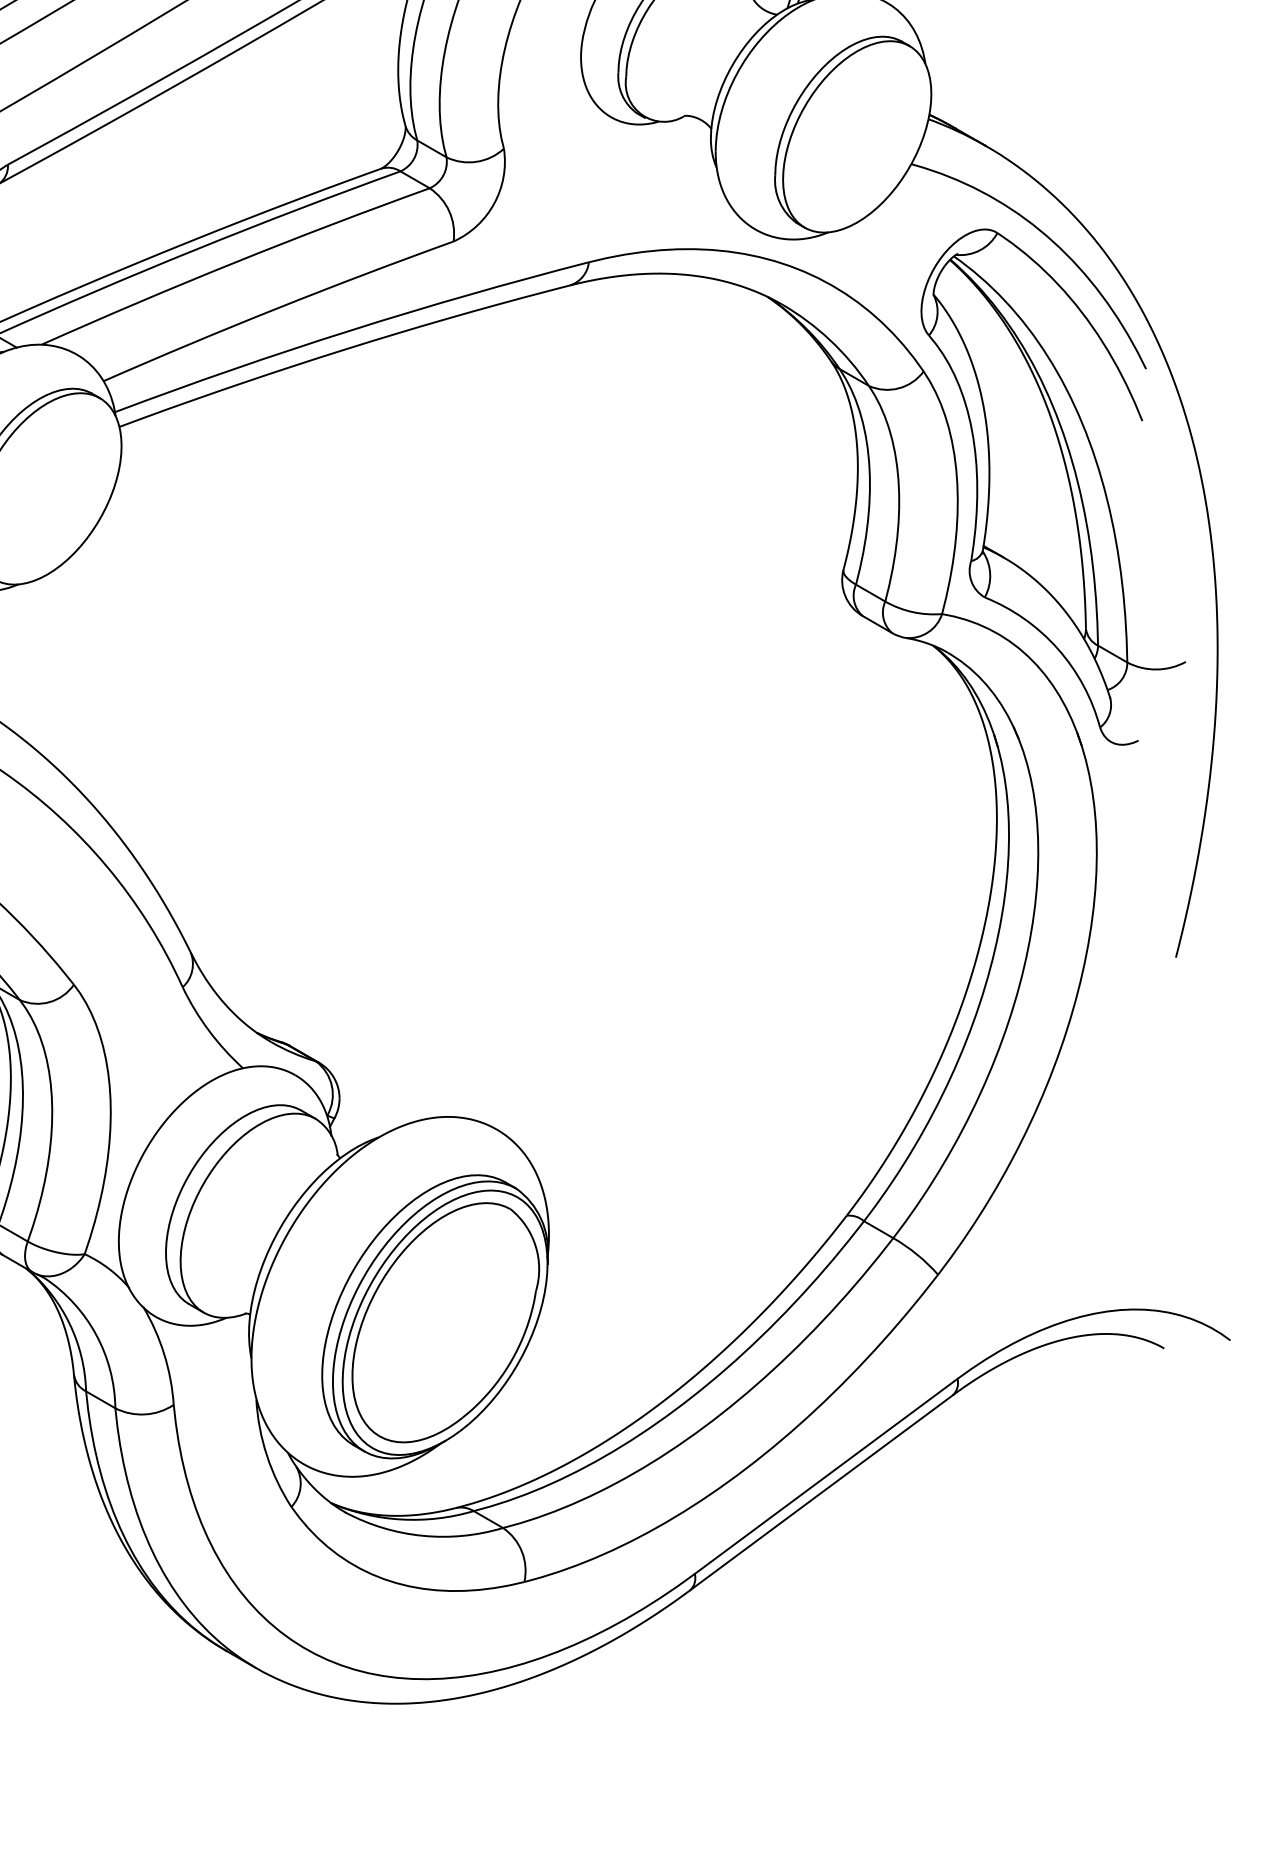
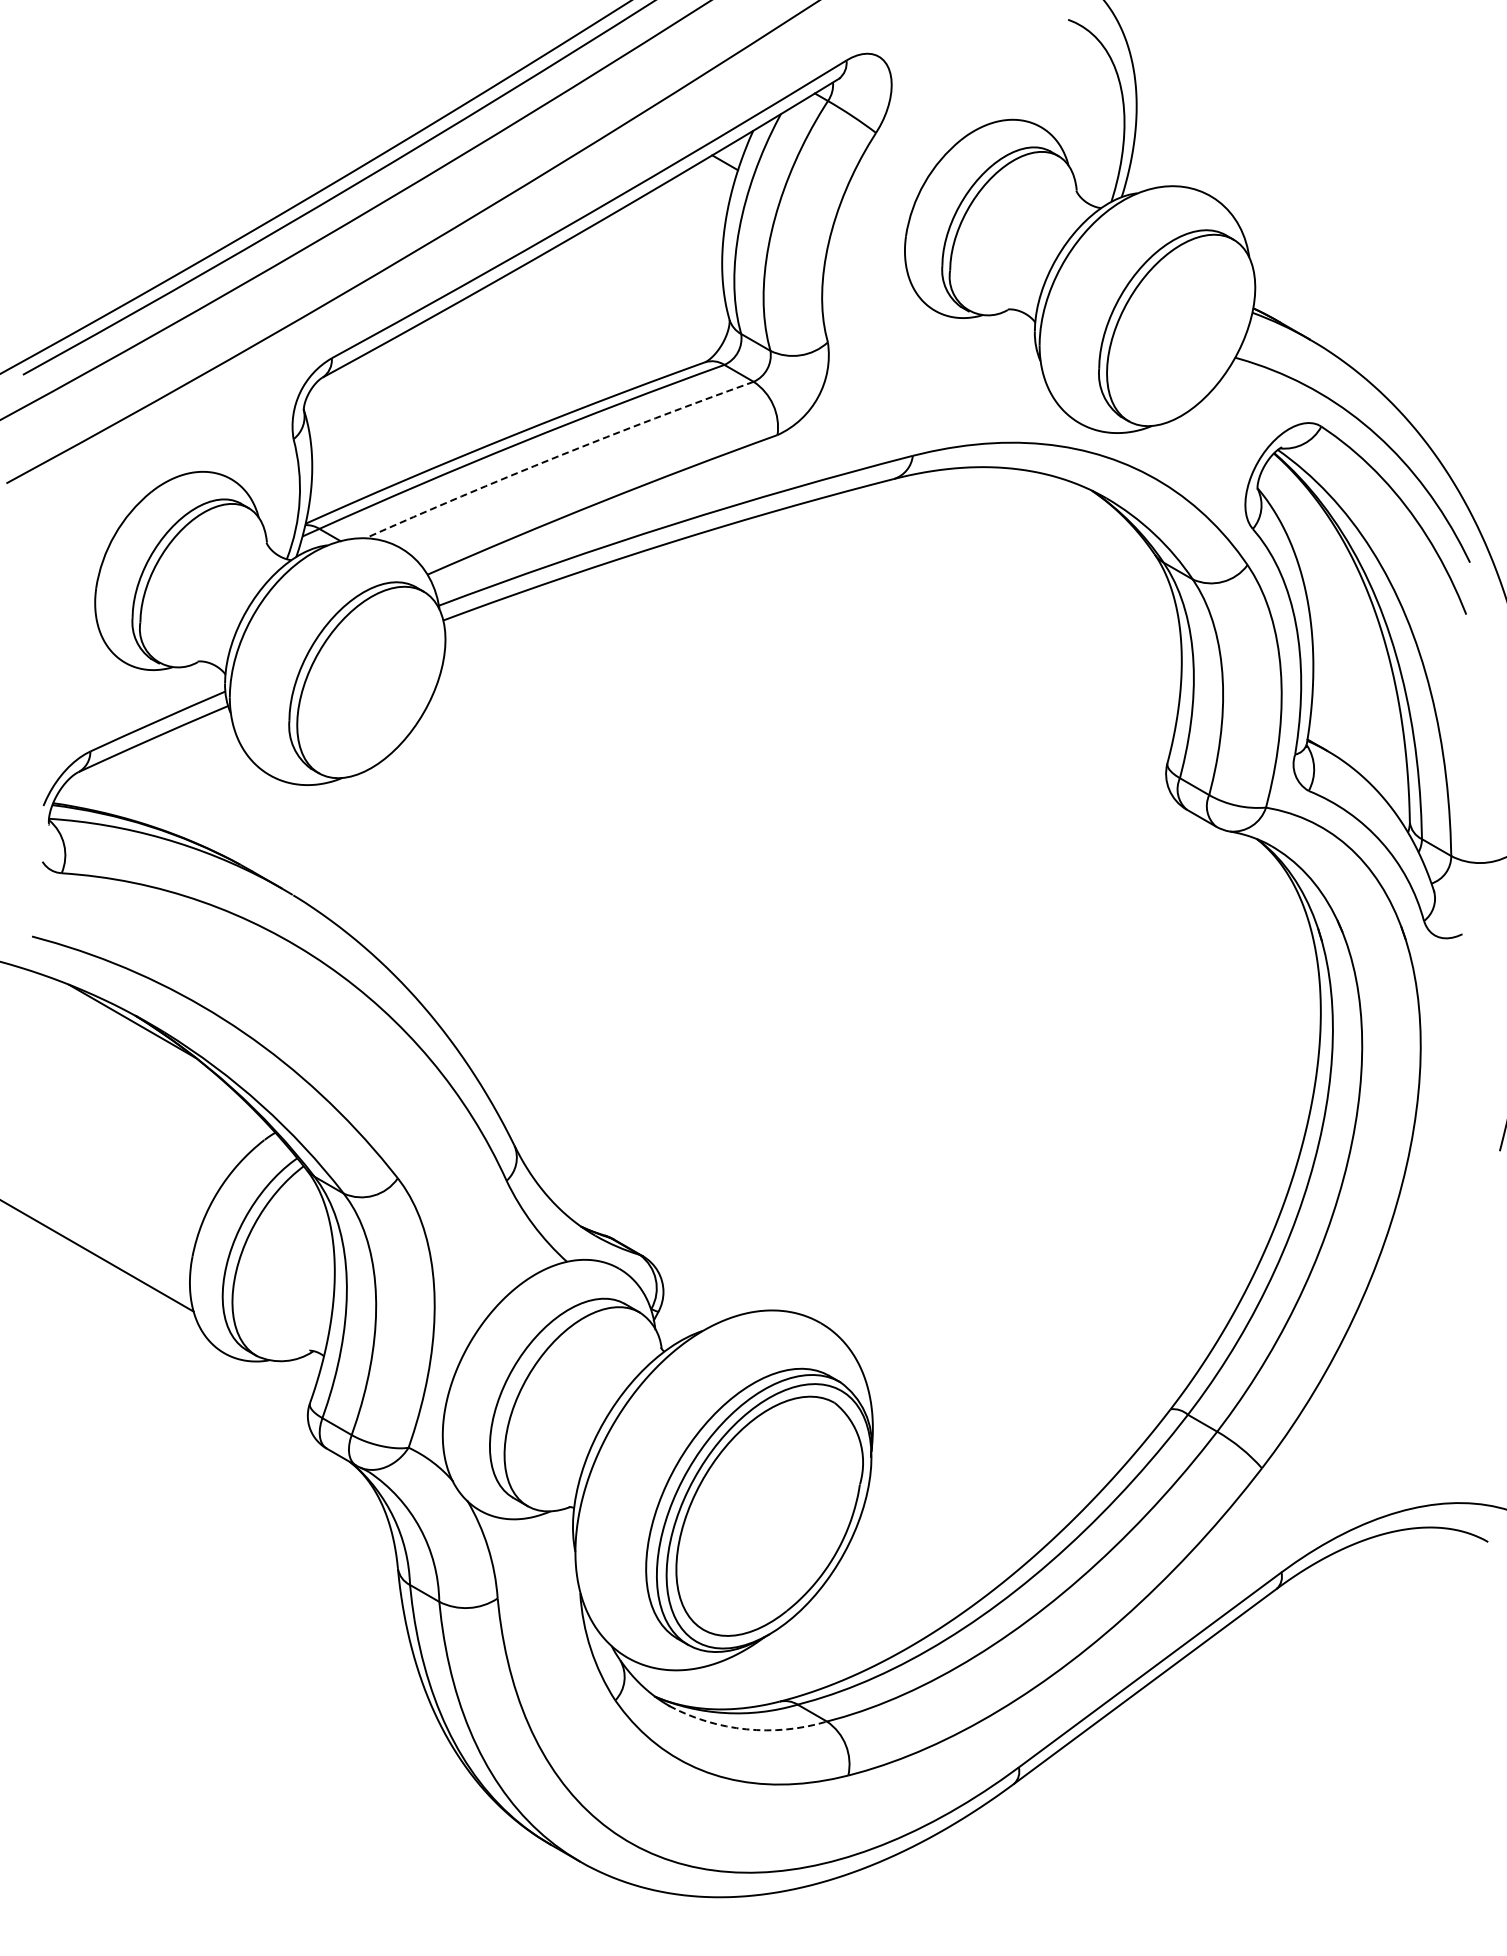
arc: (234, 262) -> (558, 456), solid -> dashed
arc: (422, 1535) -> (746, 1729), solid -> dashed

